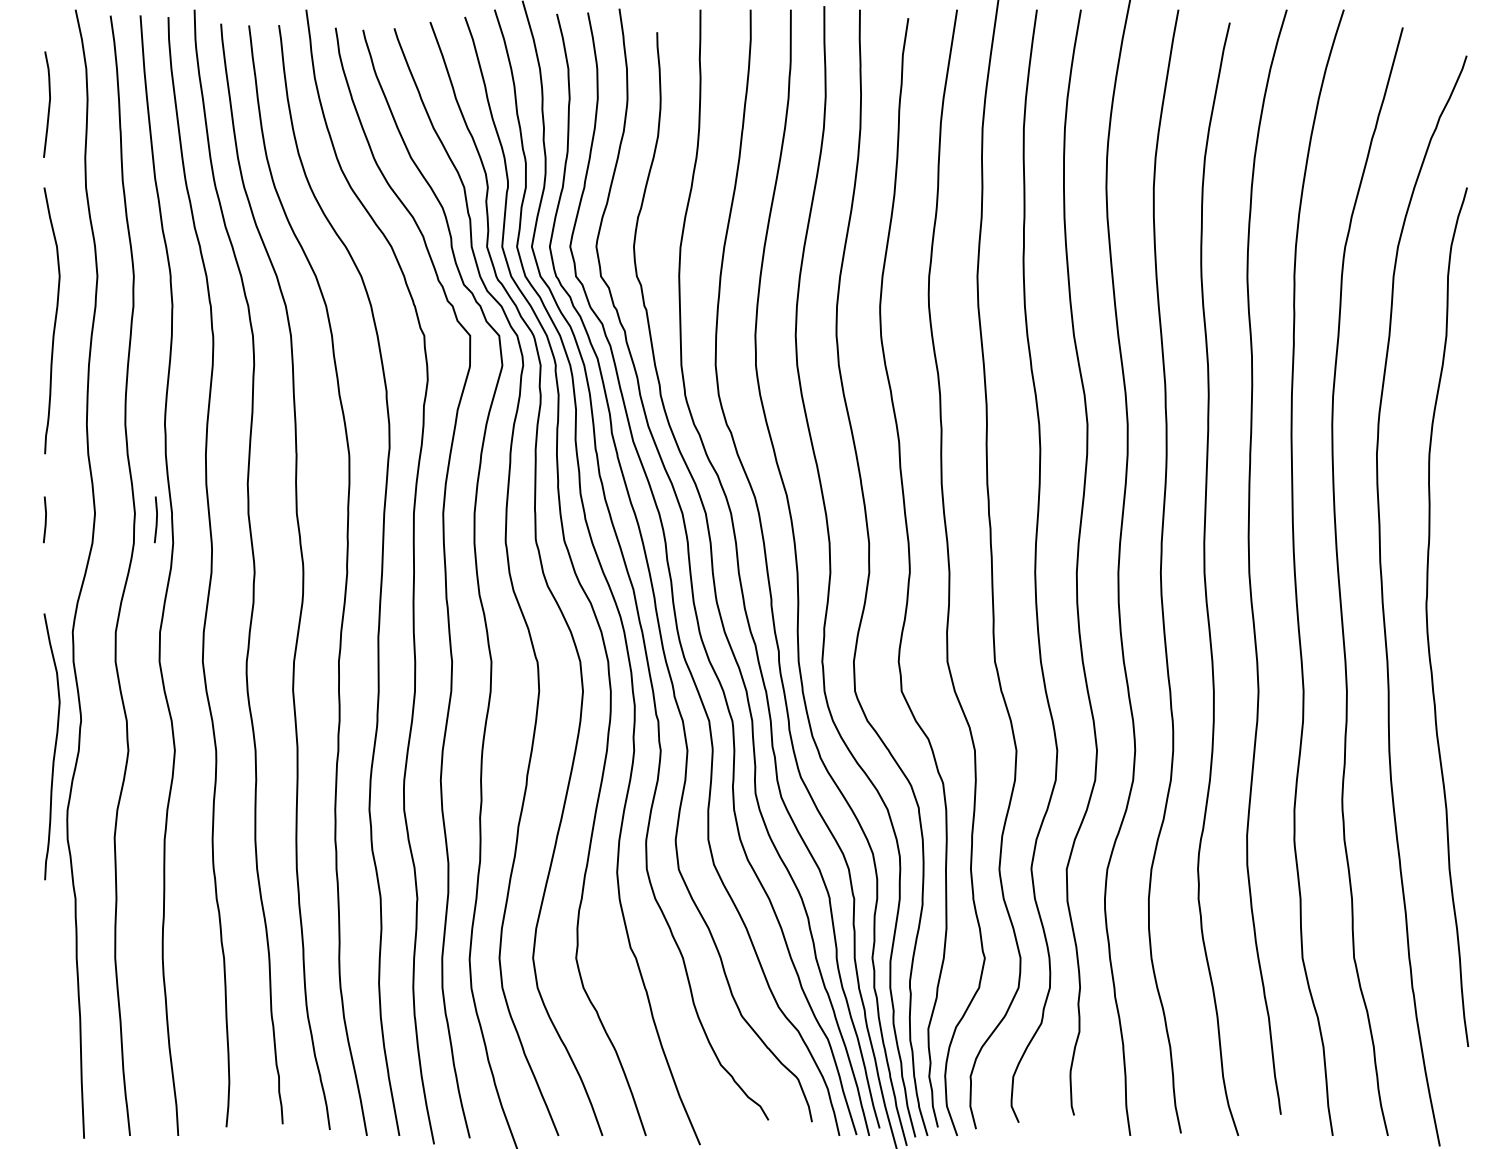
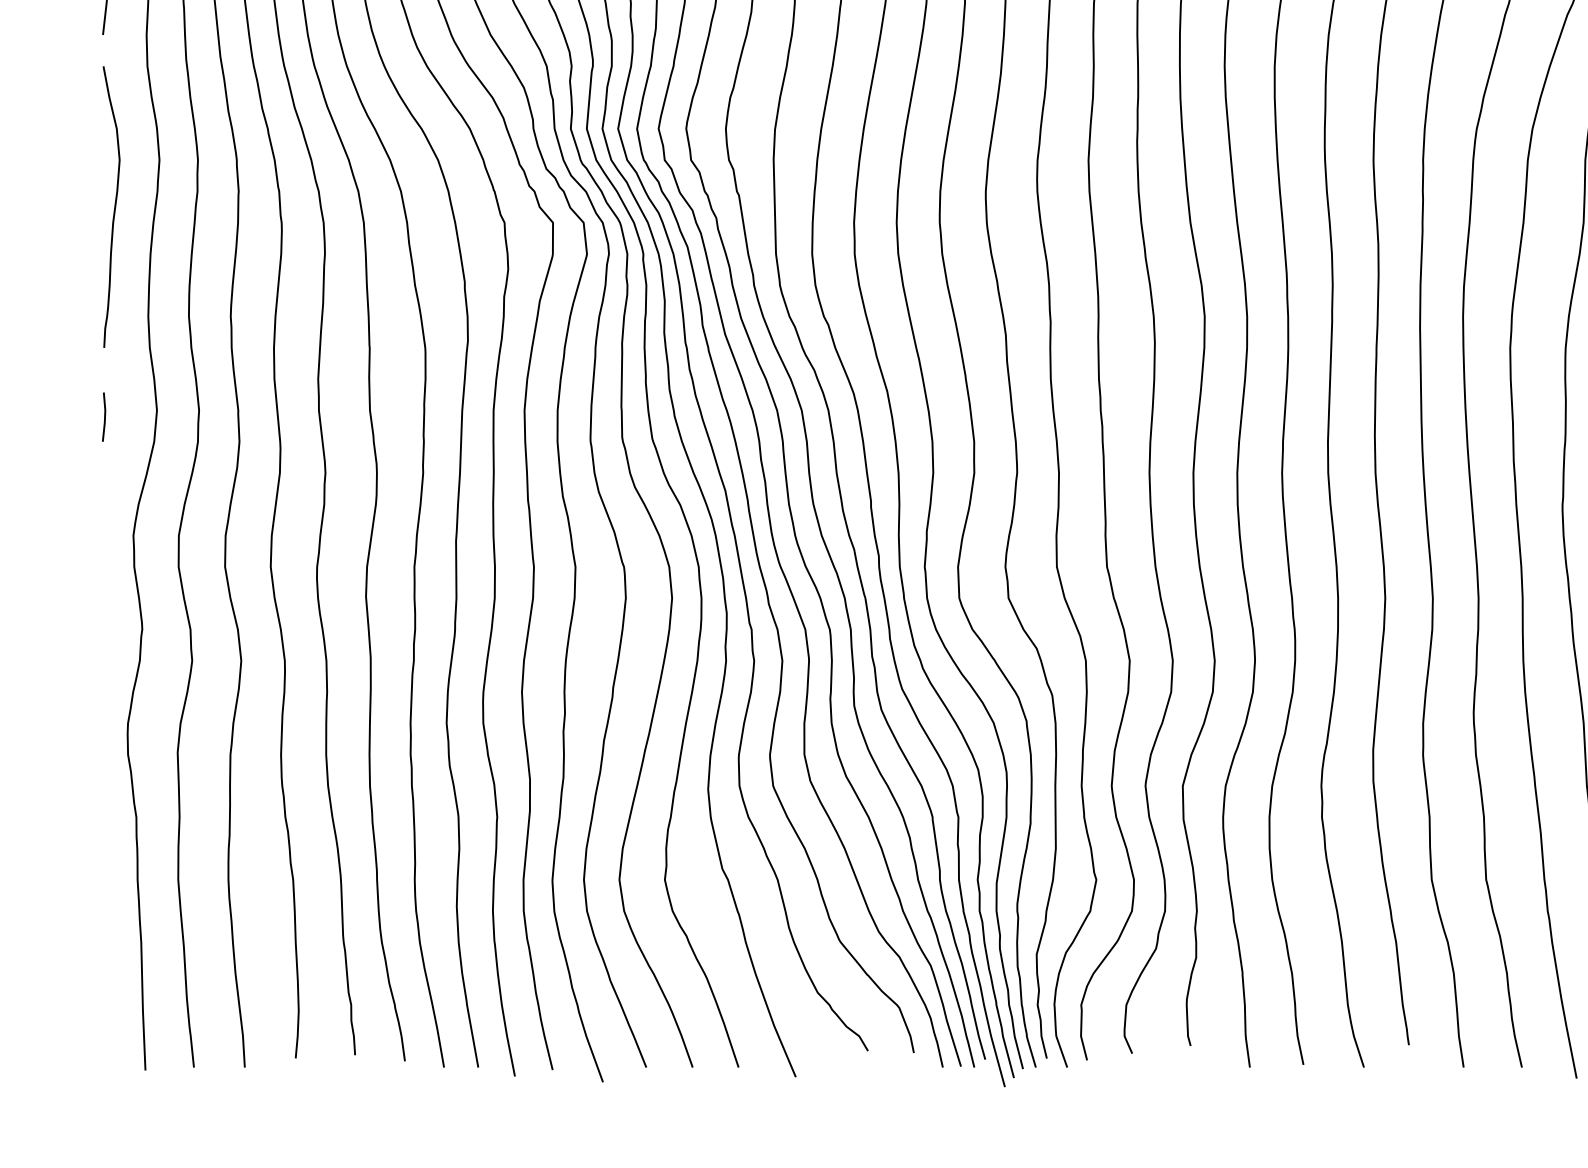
line: (156, 519) -> (221, 416), removed
curve: (54, 746) -> (114, 656), removed

